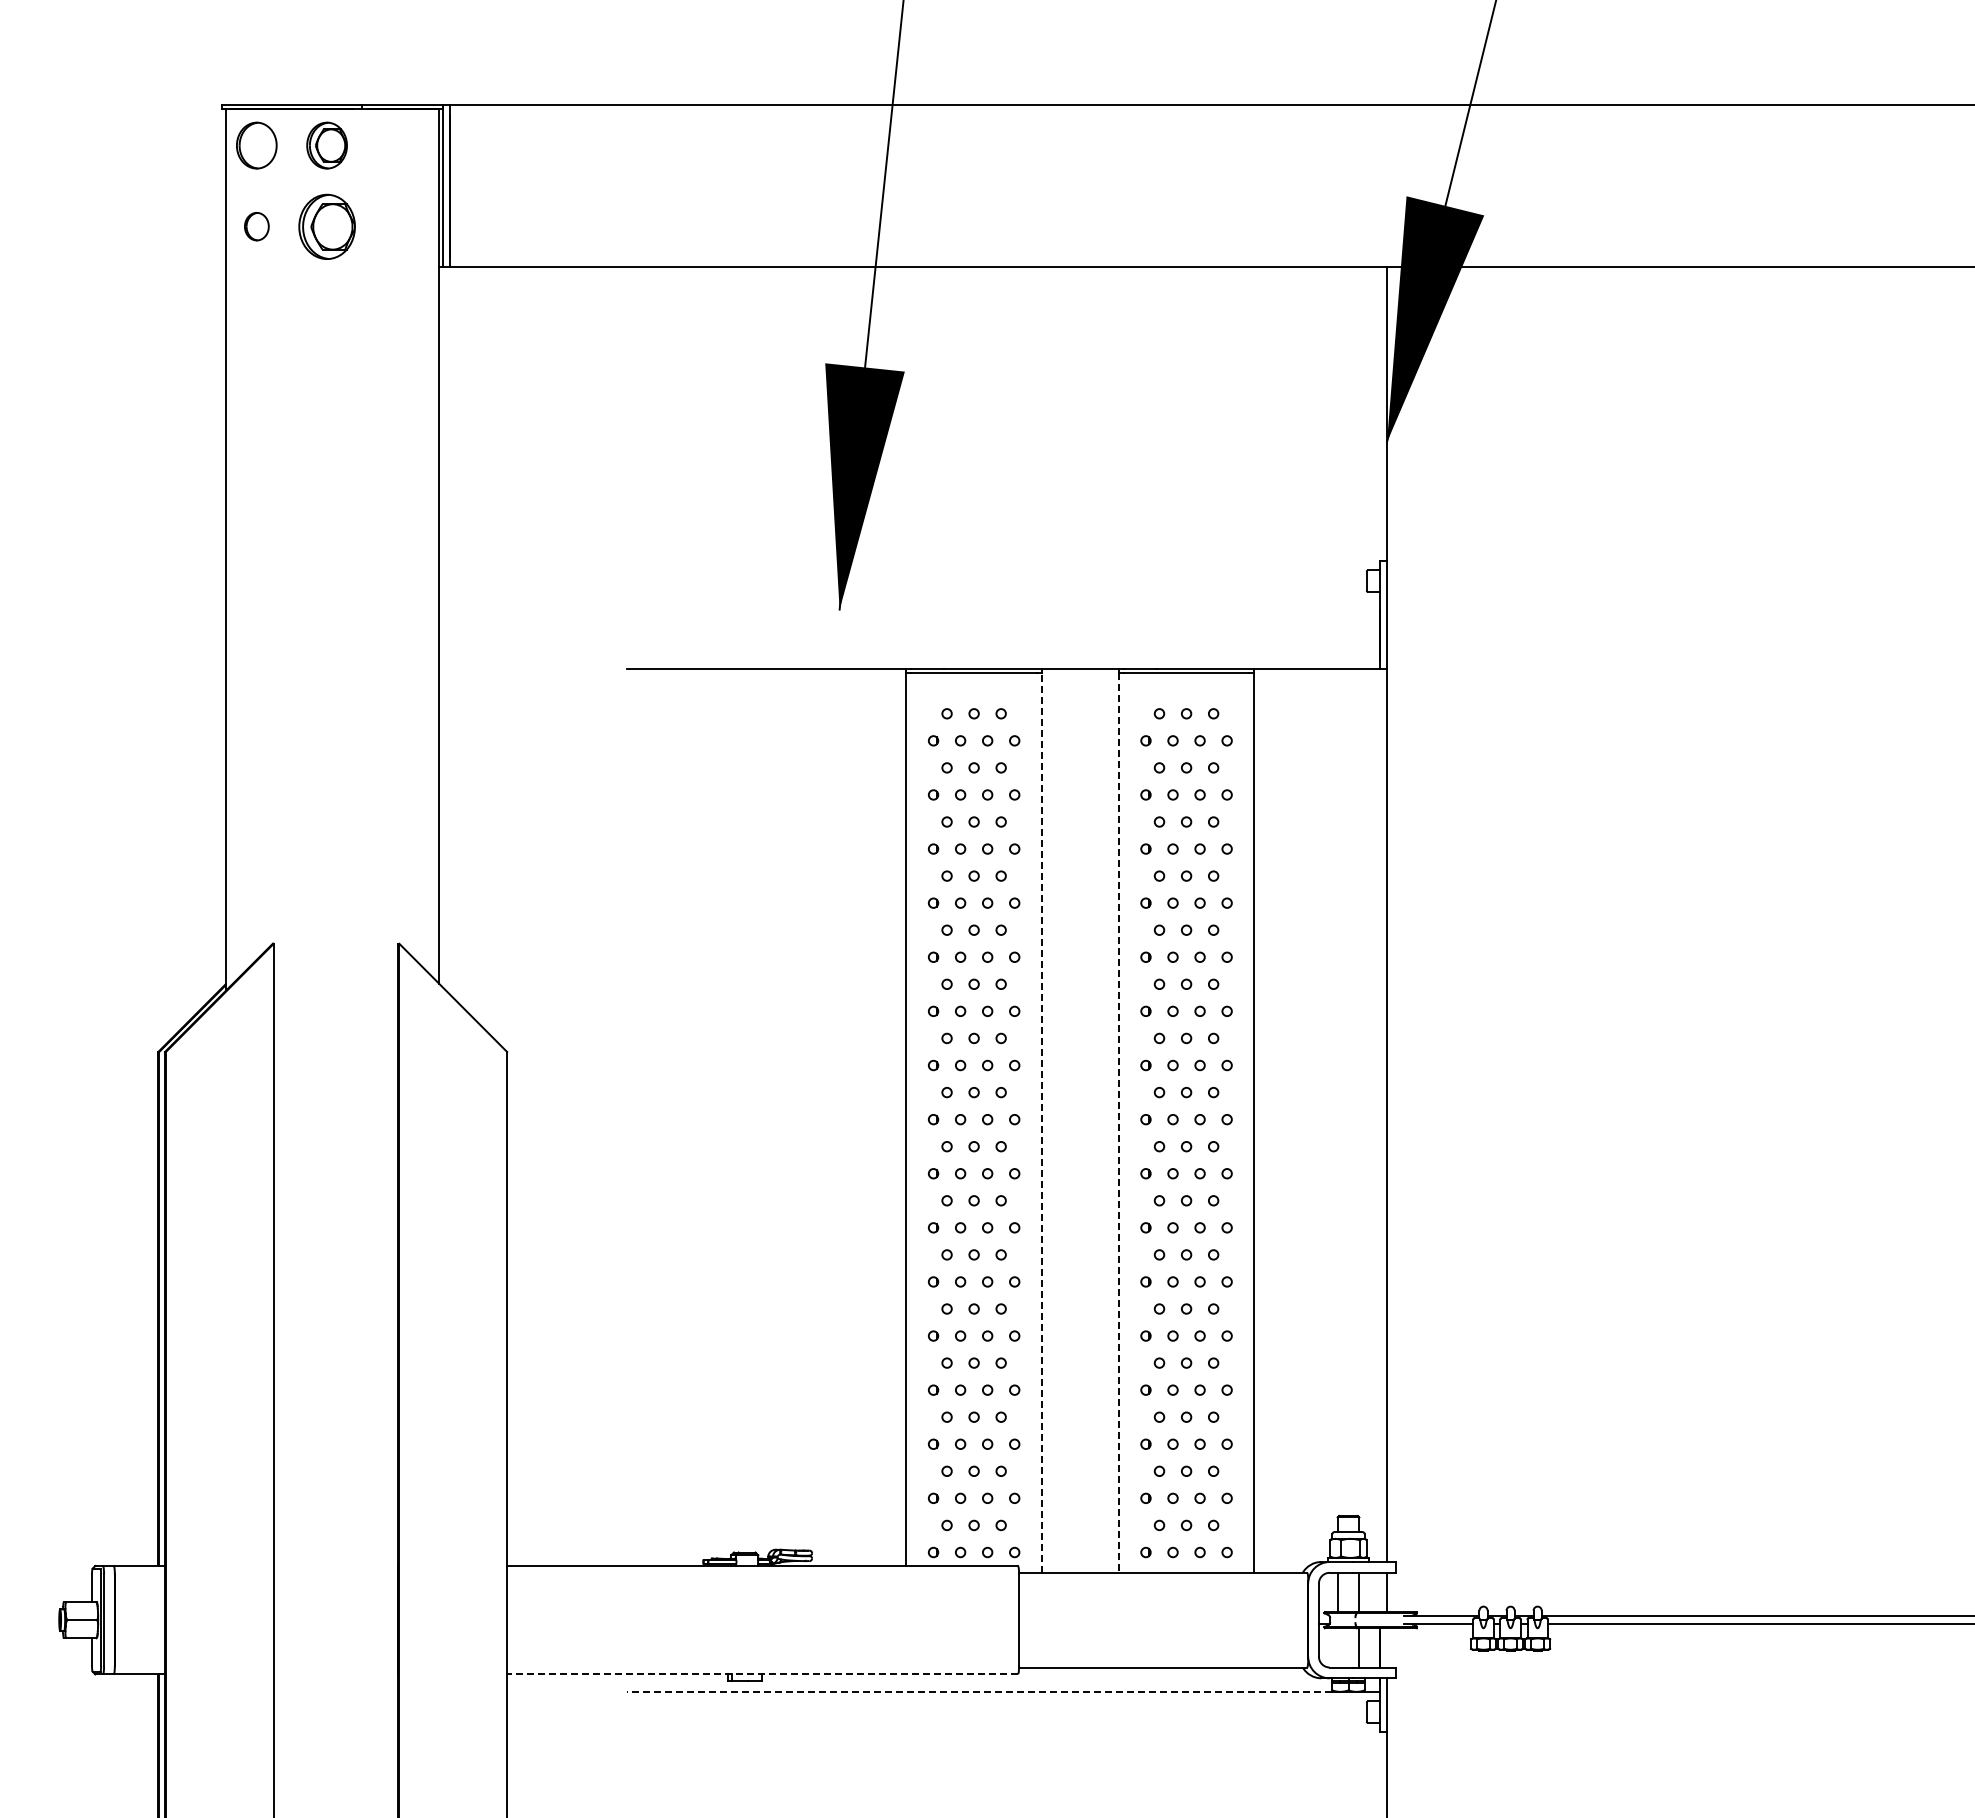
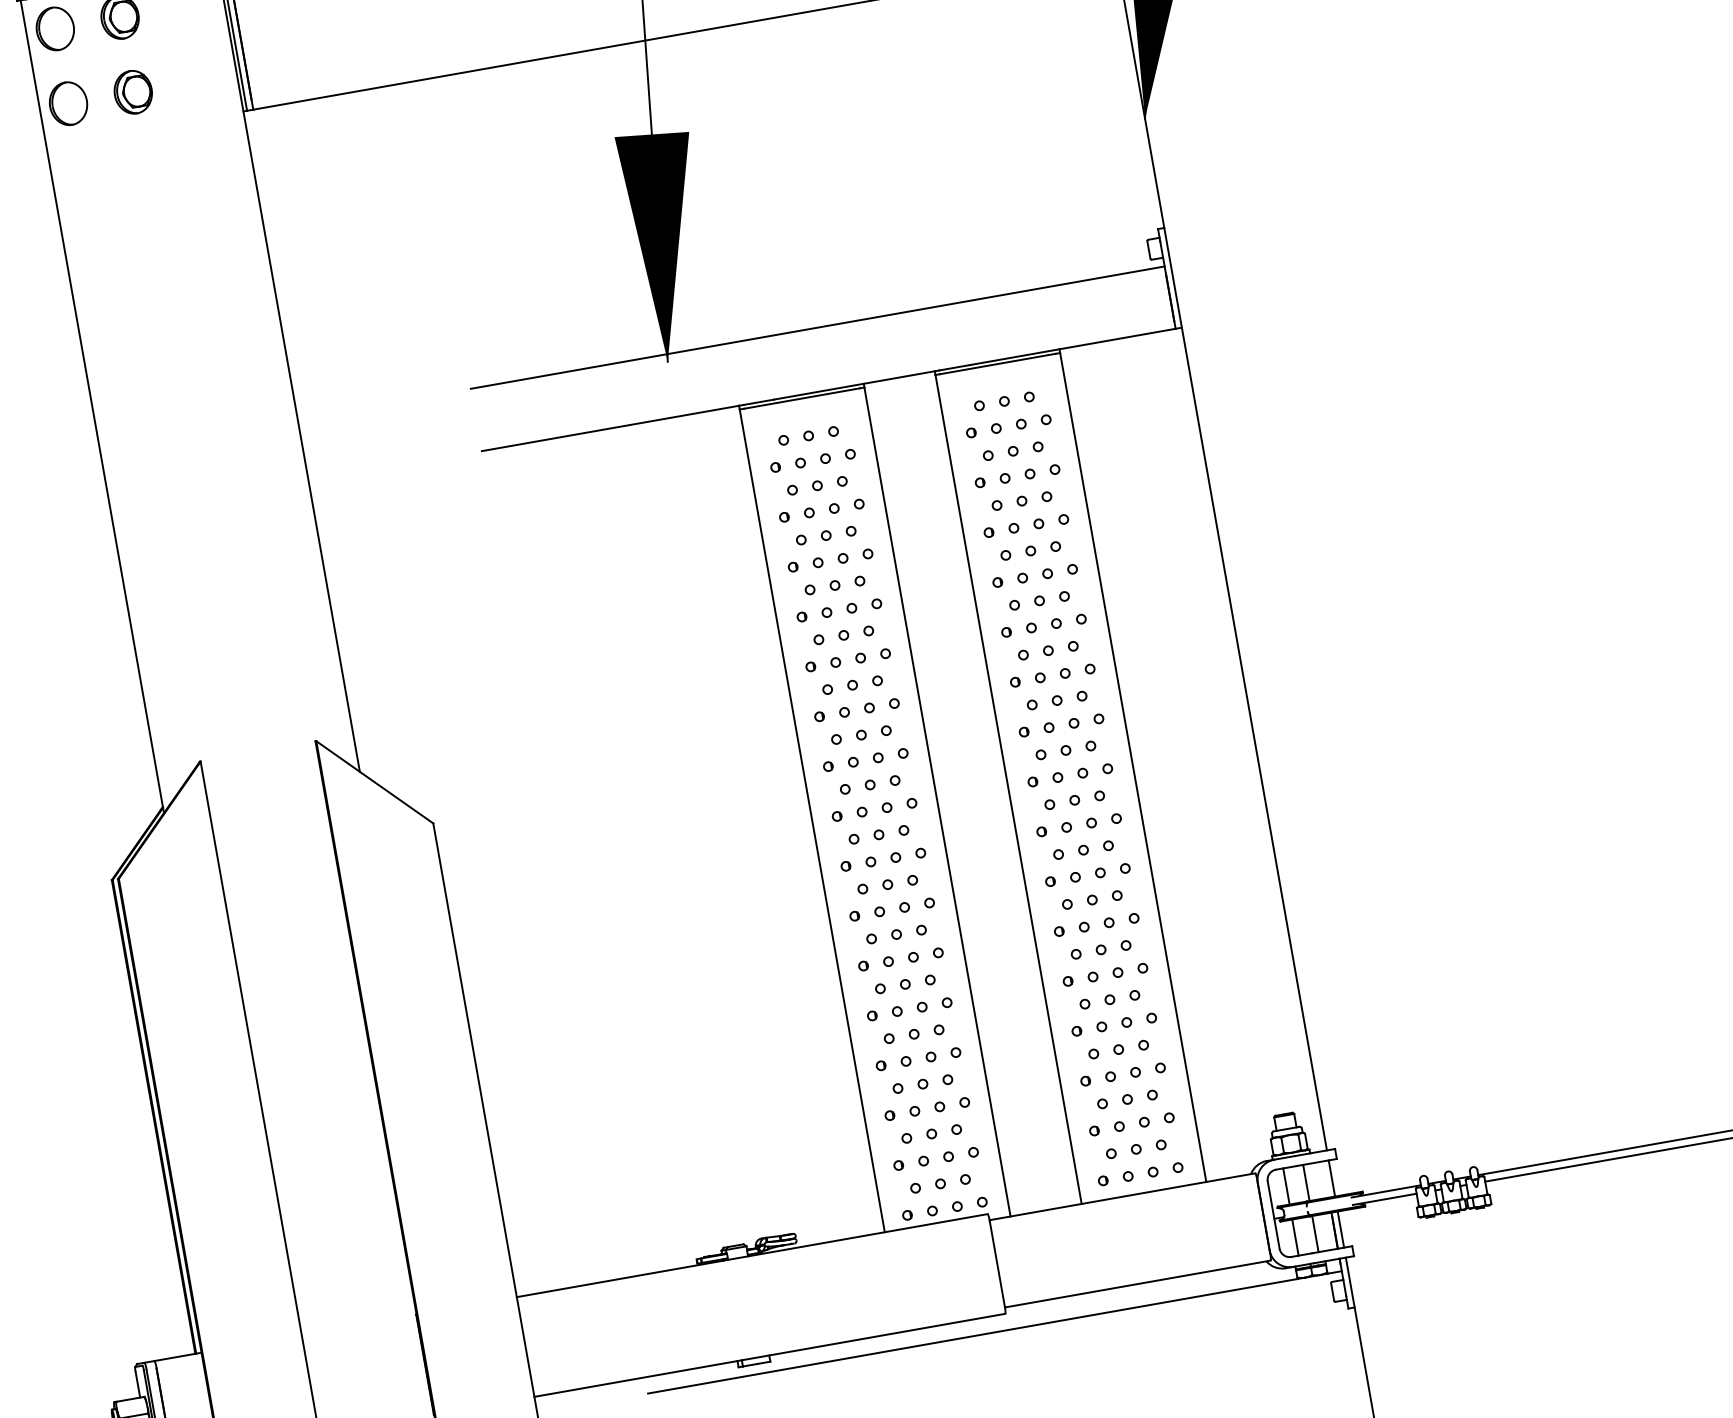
part: (256, 226) -> (68, 103), size x1.67
part: (326, 226) -> (132, 92), size x0.71
line: (1003, 601) -> (817, 327), added
line: (1041, 1123) -> (937, 802), dashed -> solid
line: (1118, 1123) -> (1008, 790), dashed -> solid
line: (1337, 1647) -> (1295, 1237), added
line: (1387, 1647) -> (1341, 1229), added
line: (762, 1674) -> (769, 1355), dashed -> solid
line: (979, 1691) -> (972, 1335), dashed -> solid

